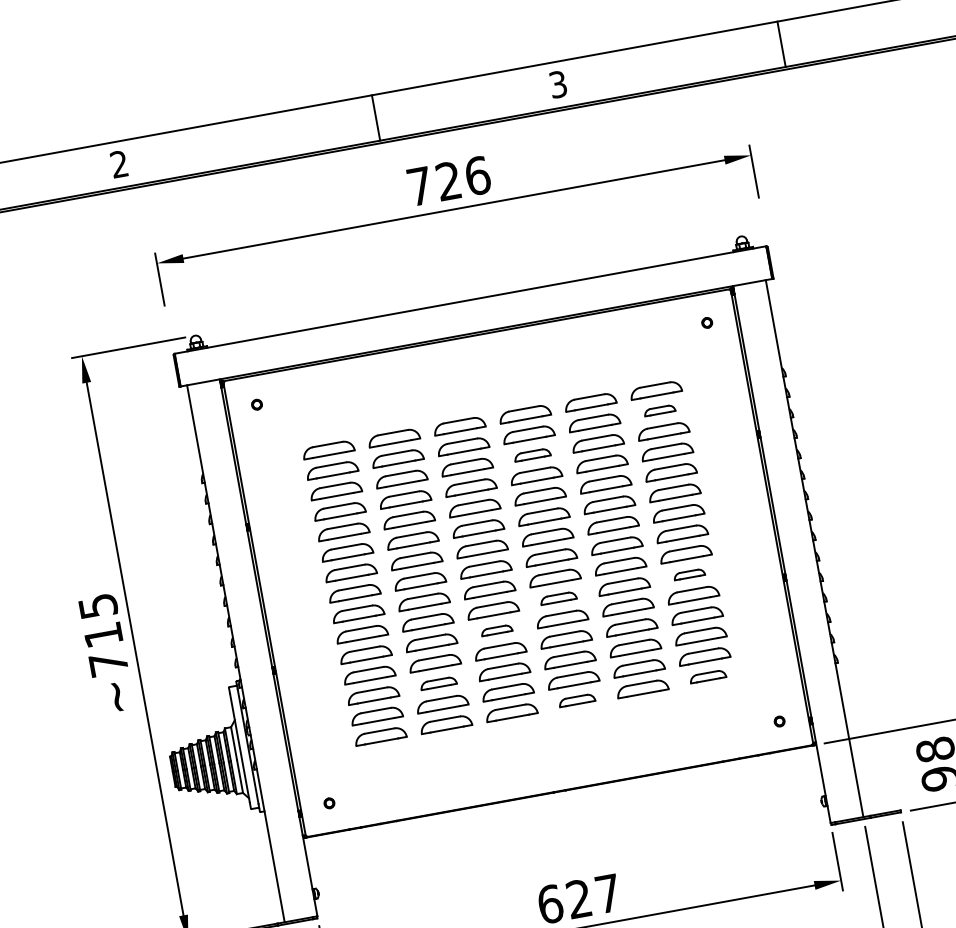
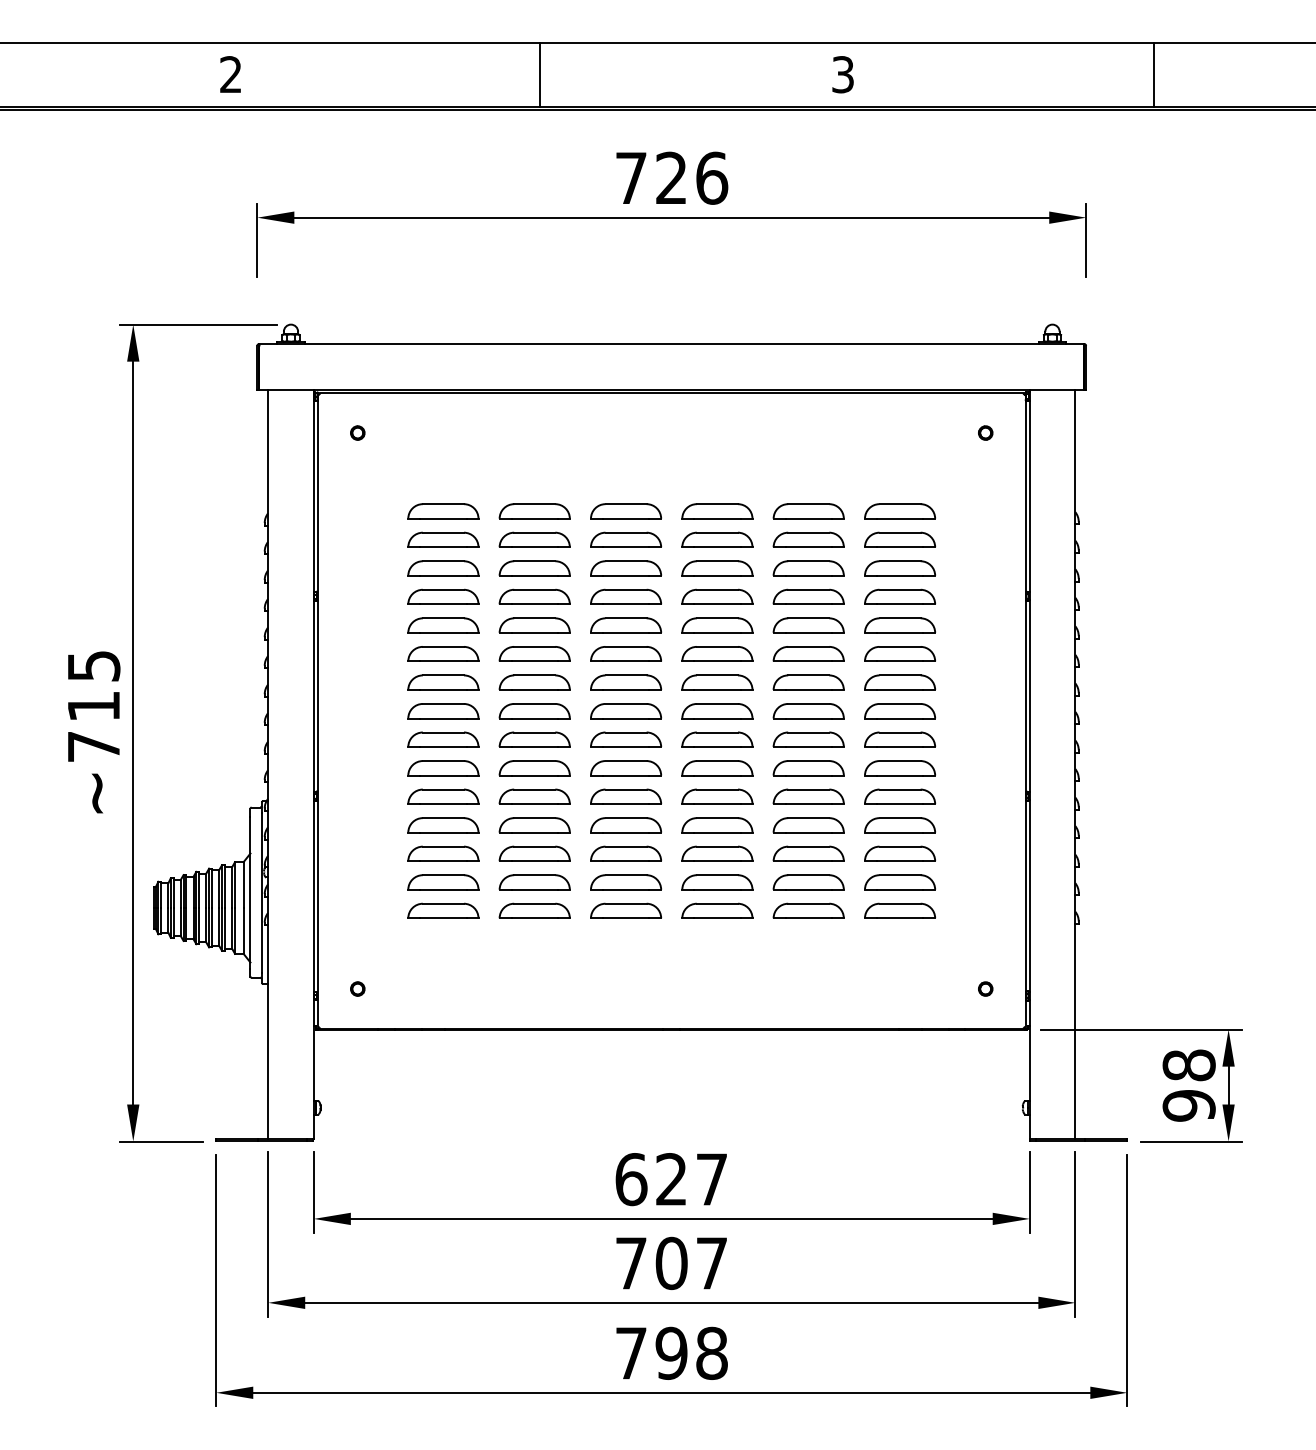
line: (375, 117) -> (539, 74), moved
part: (659, 410) -> (900, 539), size x1.67
part: (532, 454) -> (717, 568), size x1.43
part: (689, 574) -> (899, 768), size x1.67
part: (558, 598) -> (717, 768), size x1.43
part: (497, 630) -> (626, 796), size x1.67
part: (707, 676) -> (899, 910), size x1.43
part: (438, 683) -> (534, 853), size x1.43
part: (577, 700) -> (717, 910), size x1.43

